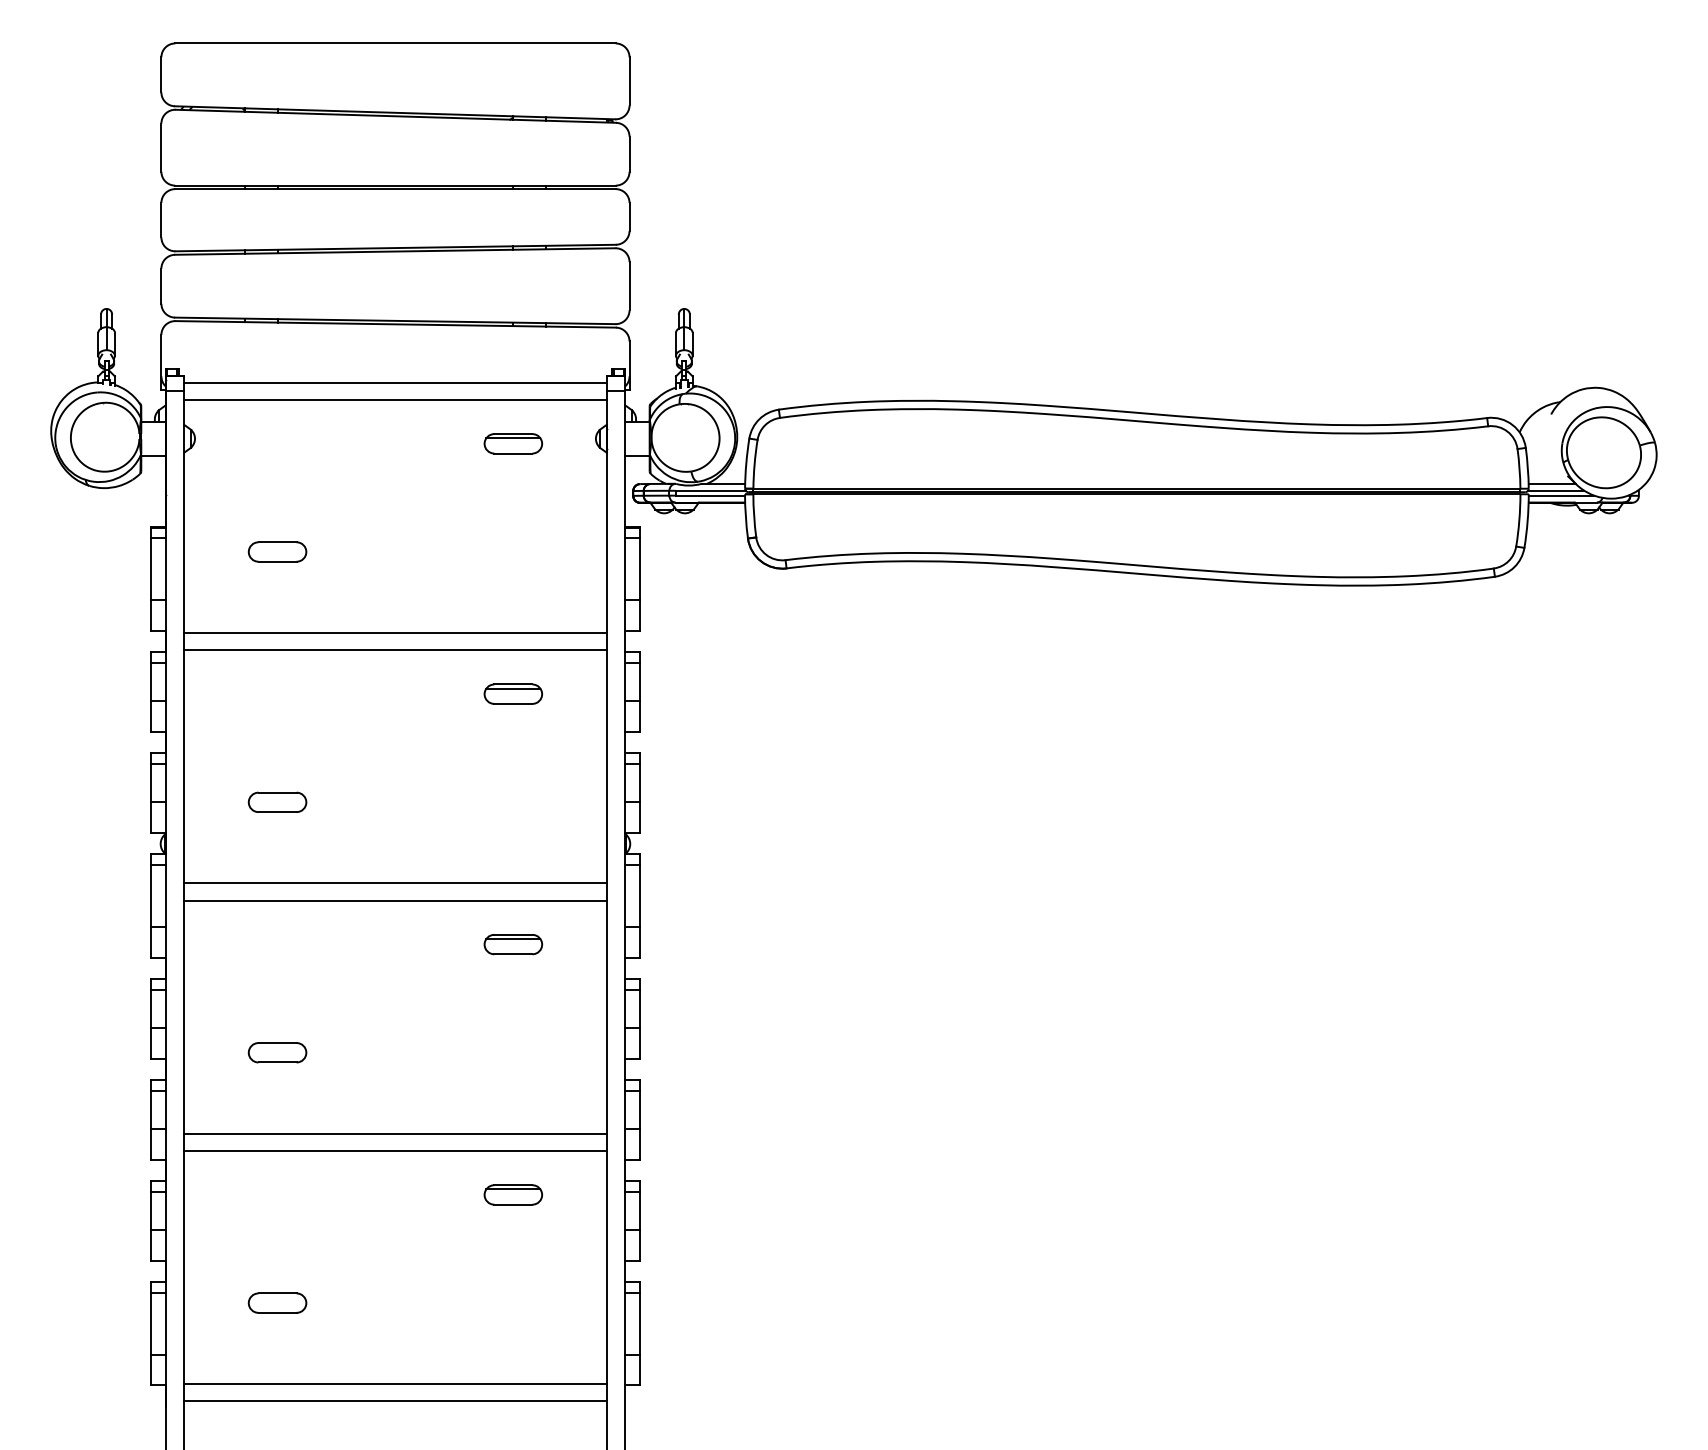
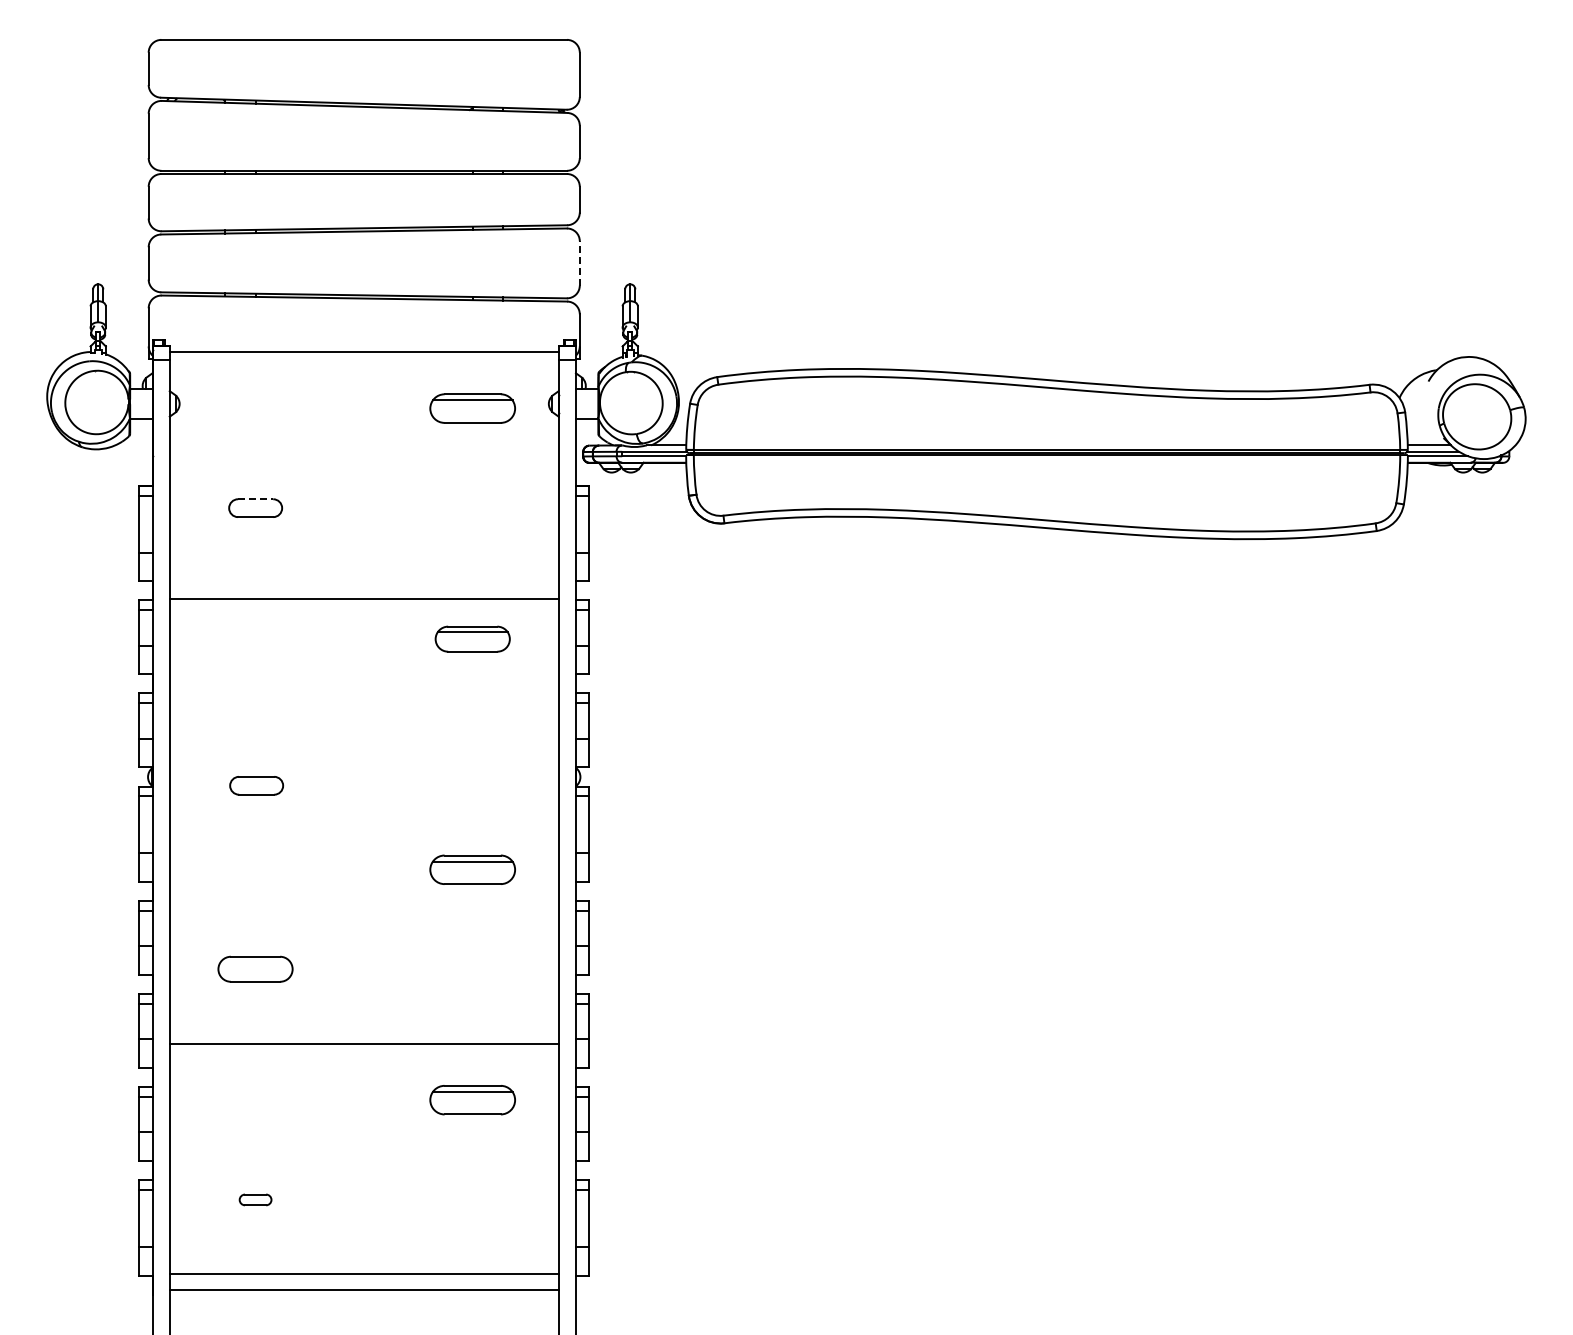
line: (629, 285) -> (579, 262), solid -> dashed
line: (394, 400) -> (363, 368), removed
part: (513, 443) -> (472, 408), size x1.6
line: (277, 542) -> (255, 499), solid -> dashed
line: (394, 632) -> (363, 582), removed
part: (513, 693) -> (472, 638), size x1.4
part: (277, 802) -> (256, 785), moved
line: (394, 883) -> (363, 813), removed
line: (394, 900) -> (363, 829), removed
part: (513, 944) -> (472, 869), size x1.6
part: (277, 1052) -> (255, 969), size x1.4
line: (394, 1150) -> (363, 1059), removed
part: (513, 1195) -> (472, 1100), size x1.6
part: (277, 1302) -> (255, 1199), size x0.6

